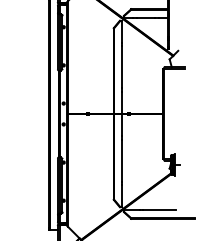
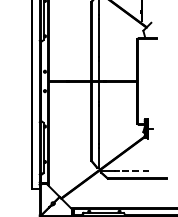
line: (159, 210) -> (133, 171), solid -> dashed

